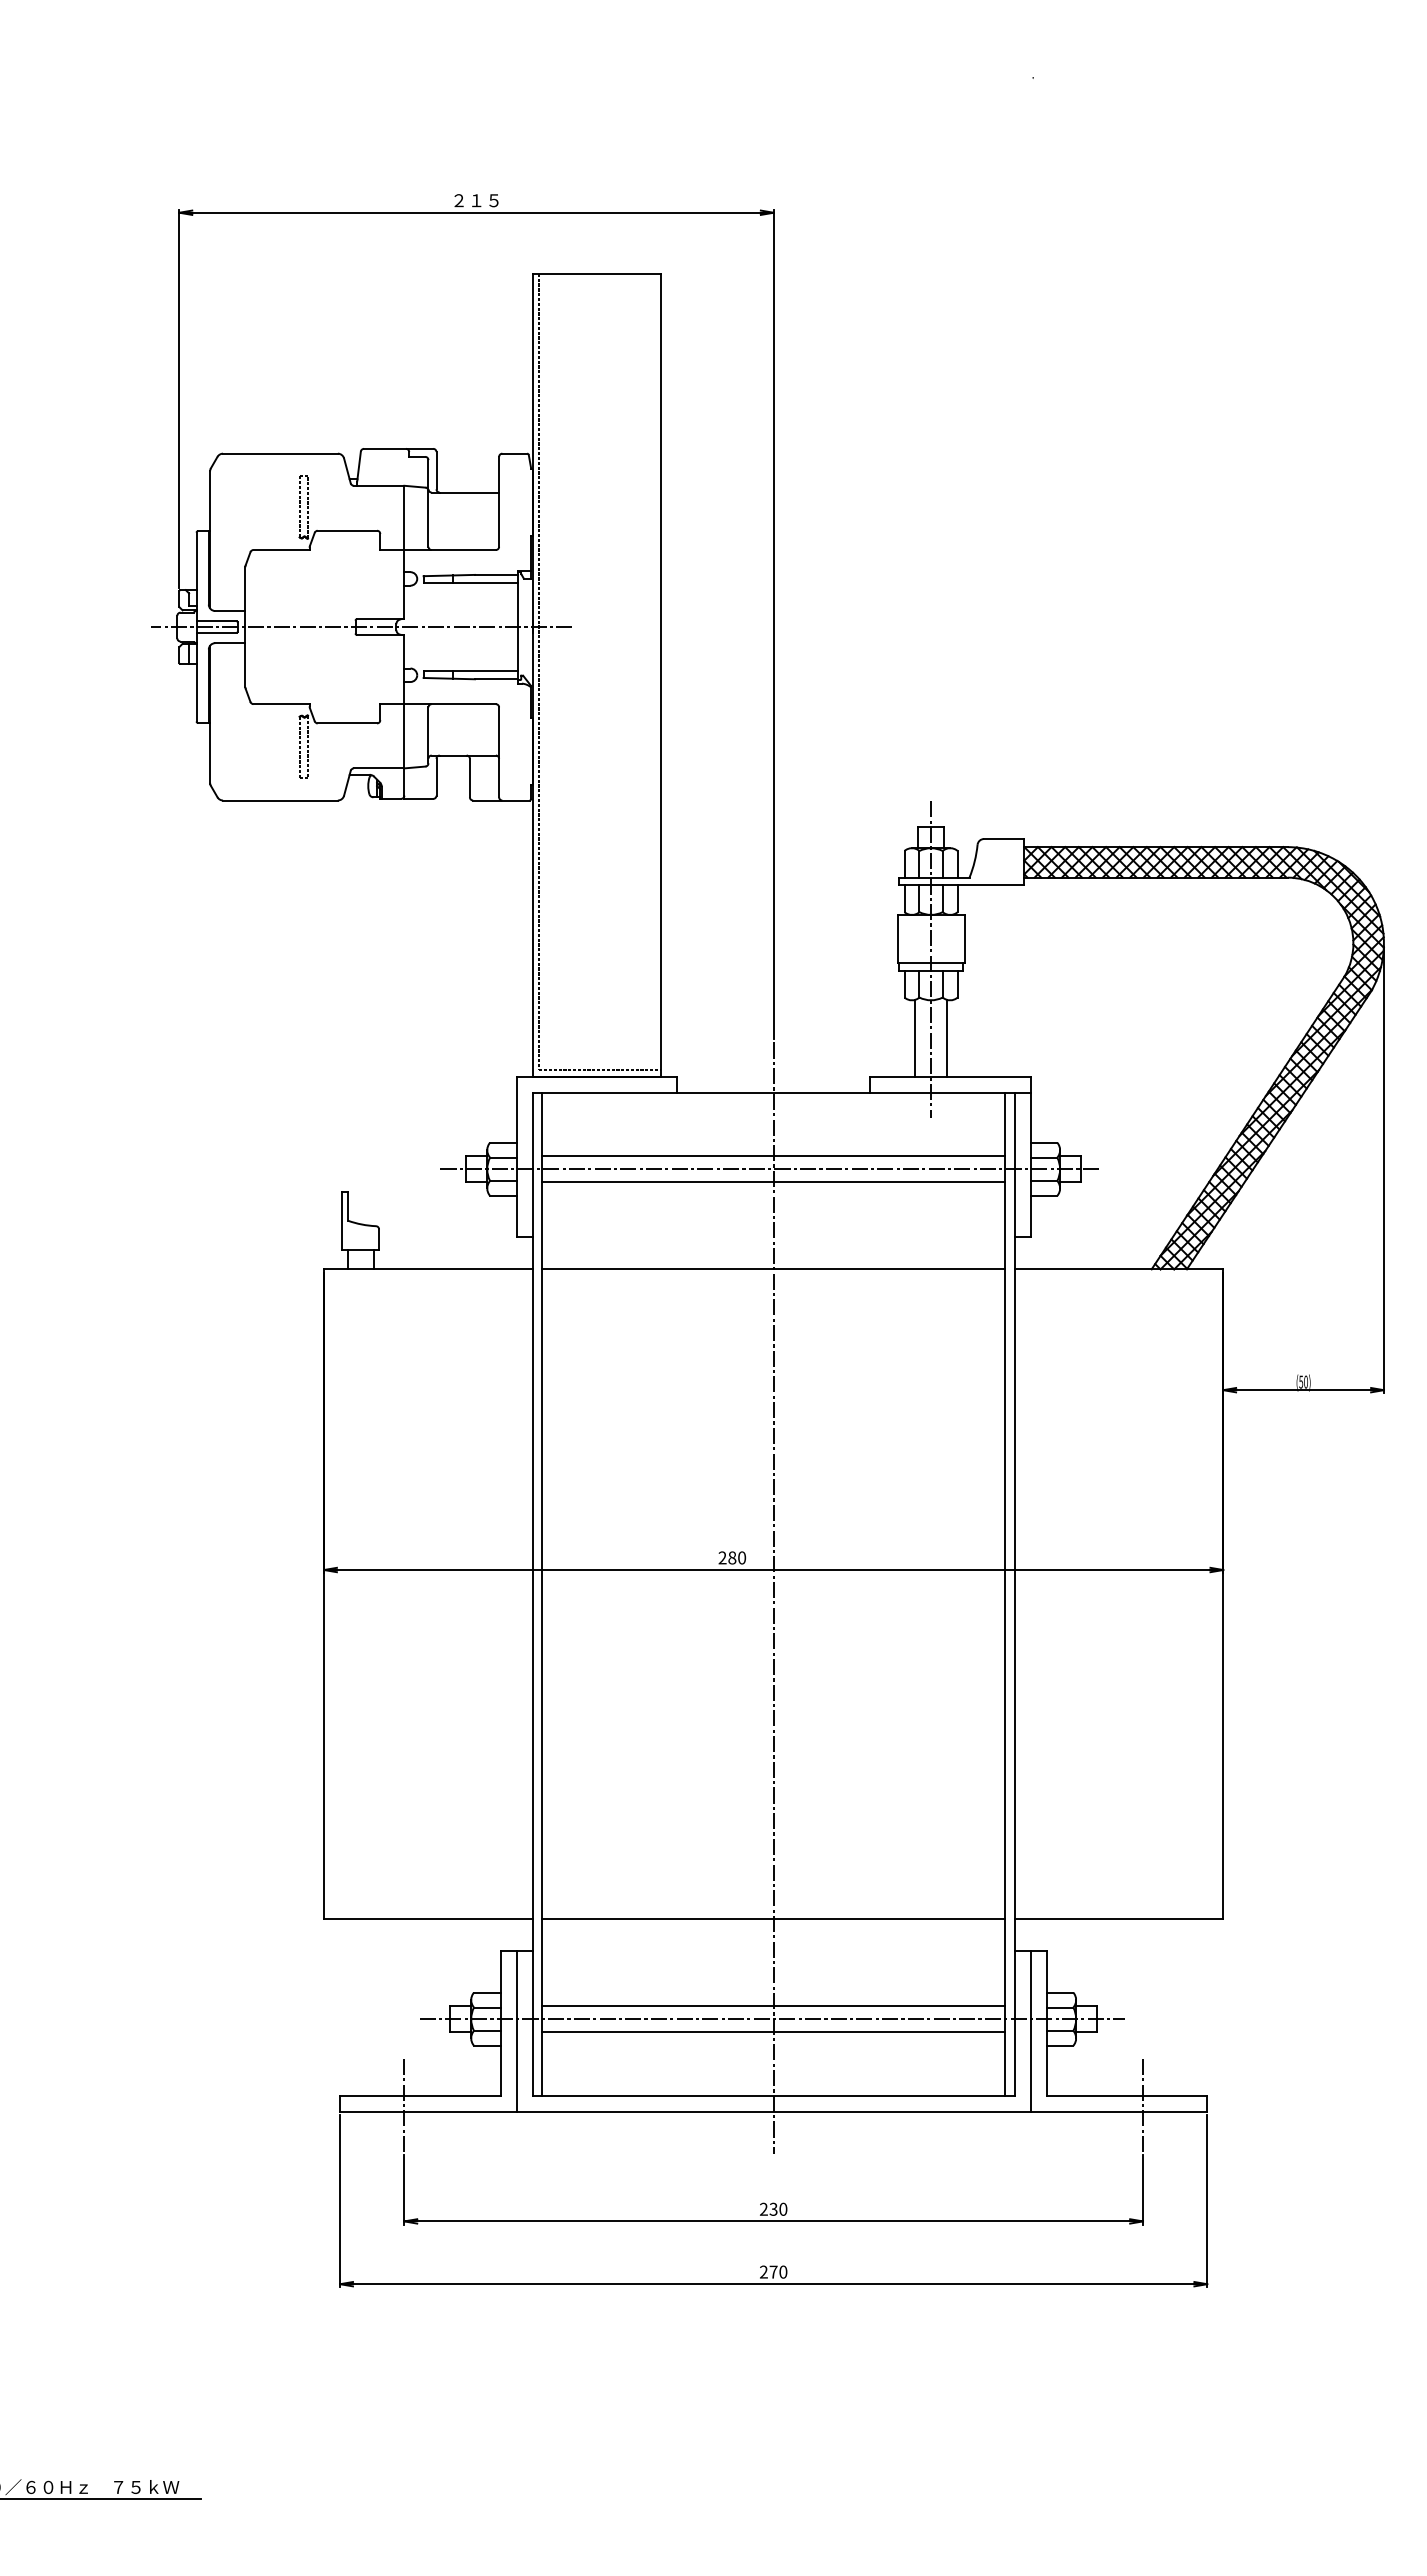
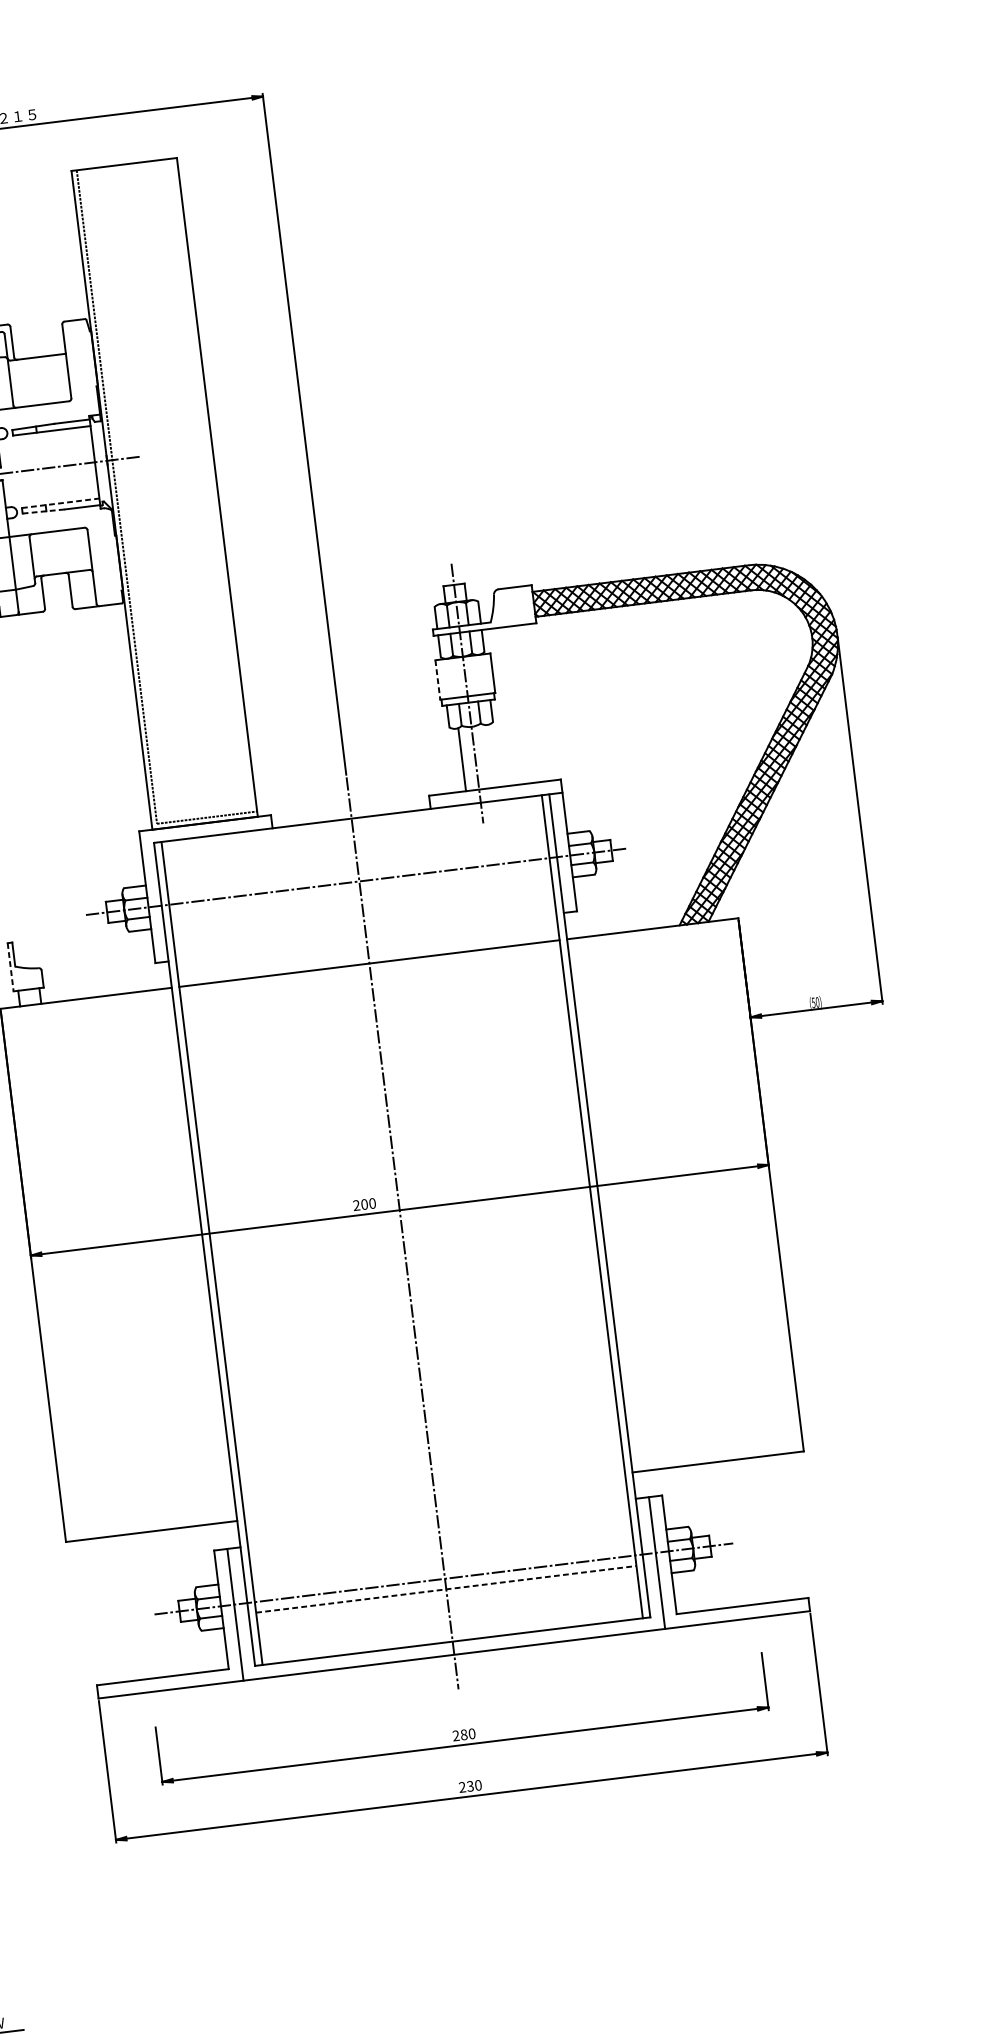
line: (471, 671) -> (61, 503), solid -> dashed
line: (449, 678) -> (43, 511), solid -> dashed
line: (897, 939) -> (437, 680), solid -> dashed
line: (947, 1037) -> (488, 755), removed
line: (773, 1156) -> (357, 870), removed
line: (773, 1182) -> (360, 892), removed
line: (342, 1221) -> (10, 967), solid -> dashed
text: (732, 1558) -> (364, 1204), 280 -> 200
line: (773, 1919) -> (434, 1497), removed
line: (773, 2006) -> (443, 1568), removed
line: (773, 2032) -> (446, 1589), solid -> dashed
line: (404, 2105) -> (150, 1686), removed
line: (1143, 2105) -> (757, 1612), removed
text: (773, 2208) -> (463, 1734), 230 -> 280
text: (773, 2271) -> (470, 1785), 270 -> 230

